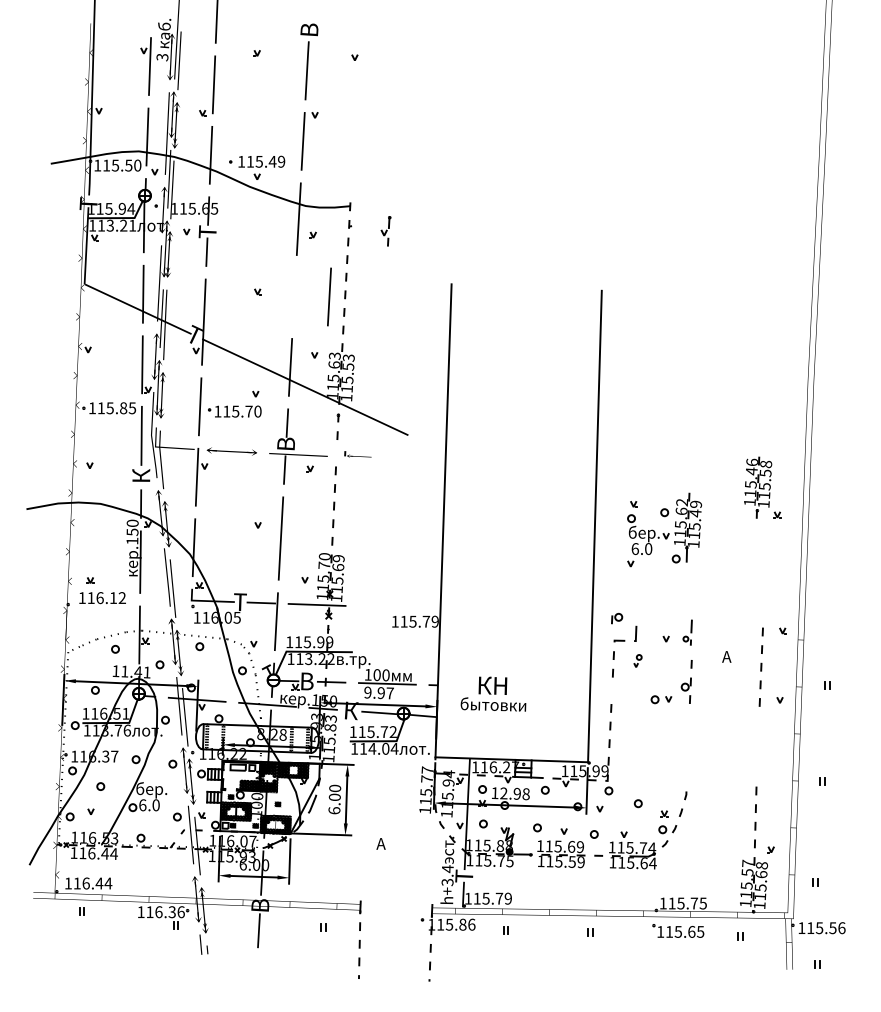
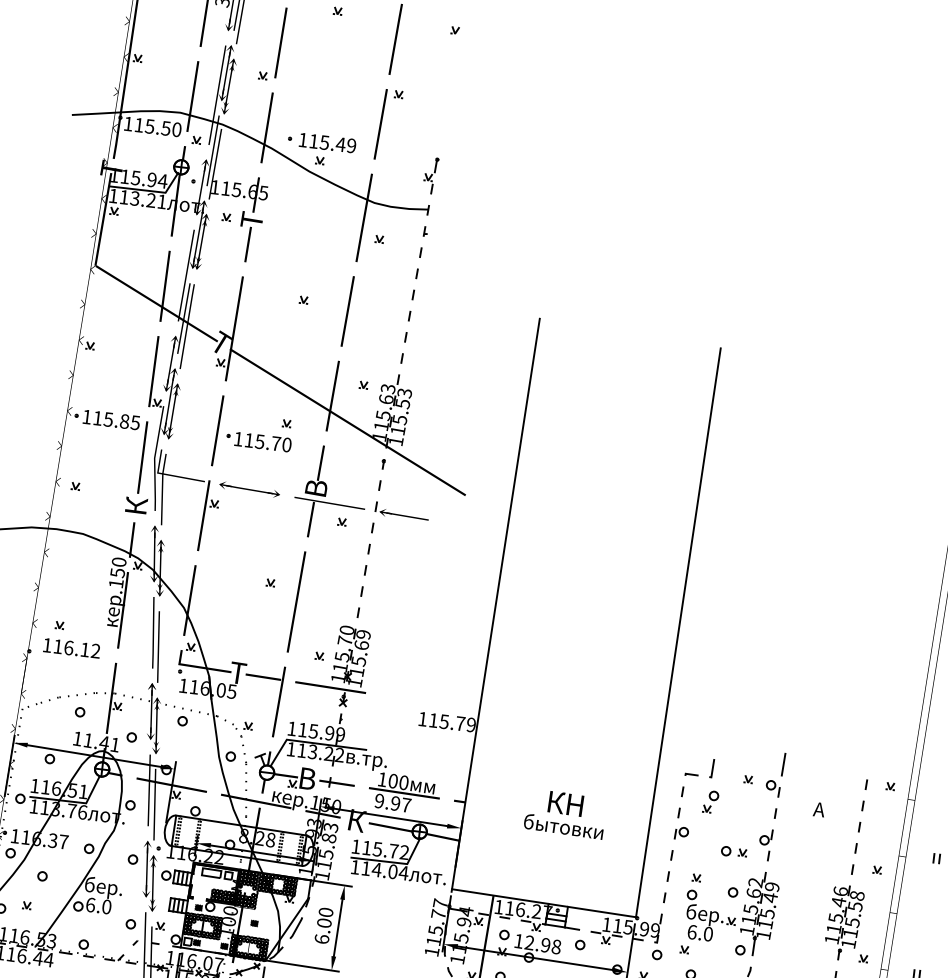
part: (385, 231) -> (430, 175), moved
line: (329, 296) -> (347, 310), moved
part: (357, 454) -> (401, 511), size x1.67
part: (762, 487) -> (849, 923), moved
part: (664, 529) -> (730, 912), moved
part: (617, 618) -> (682, 833), moved
part: (687, 632) -> (775, 774), size x1.43
part: (637, 660) -> (710, 801), size x1.43
text: (493, 693) -> (565, 813), moved

